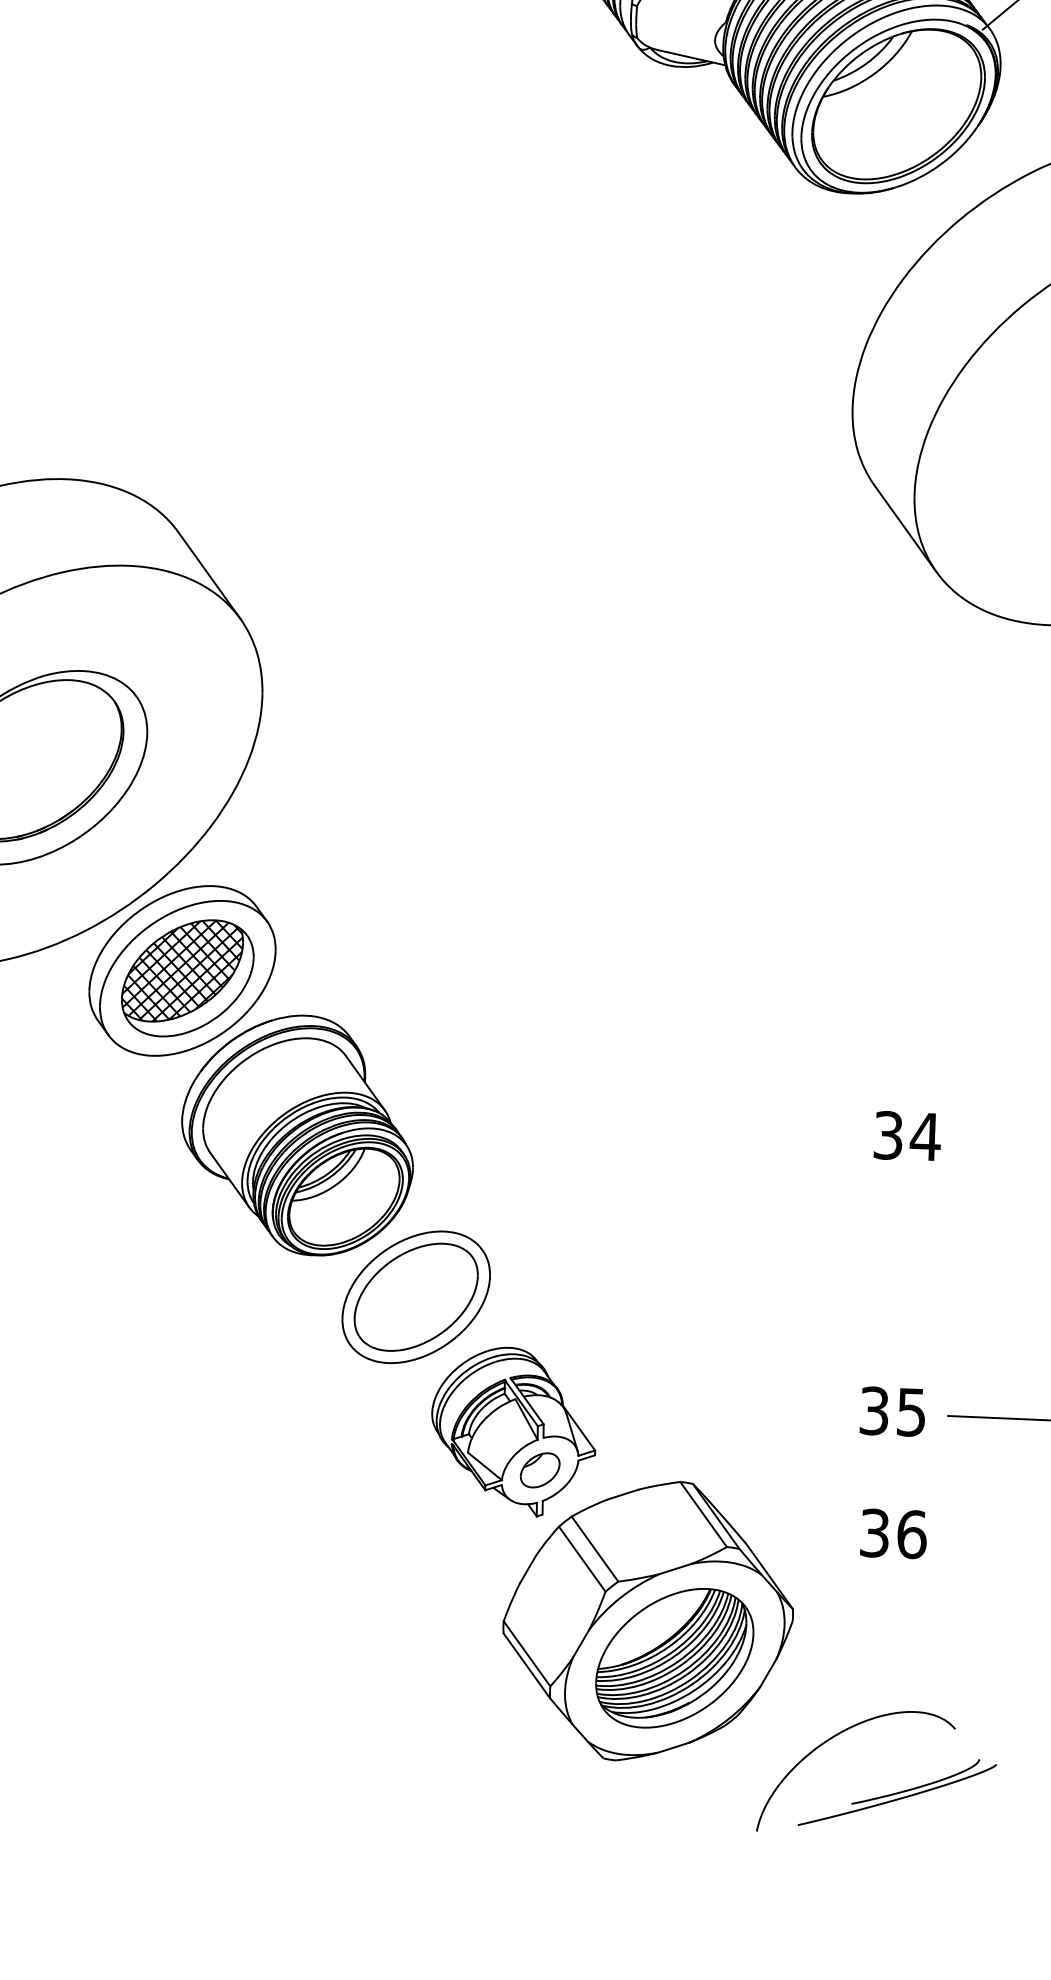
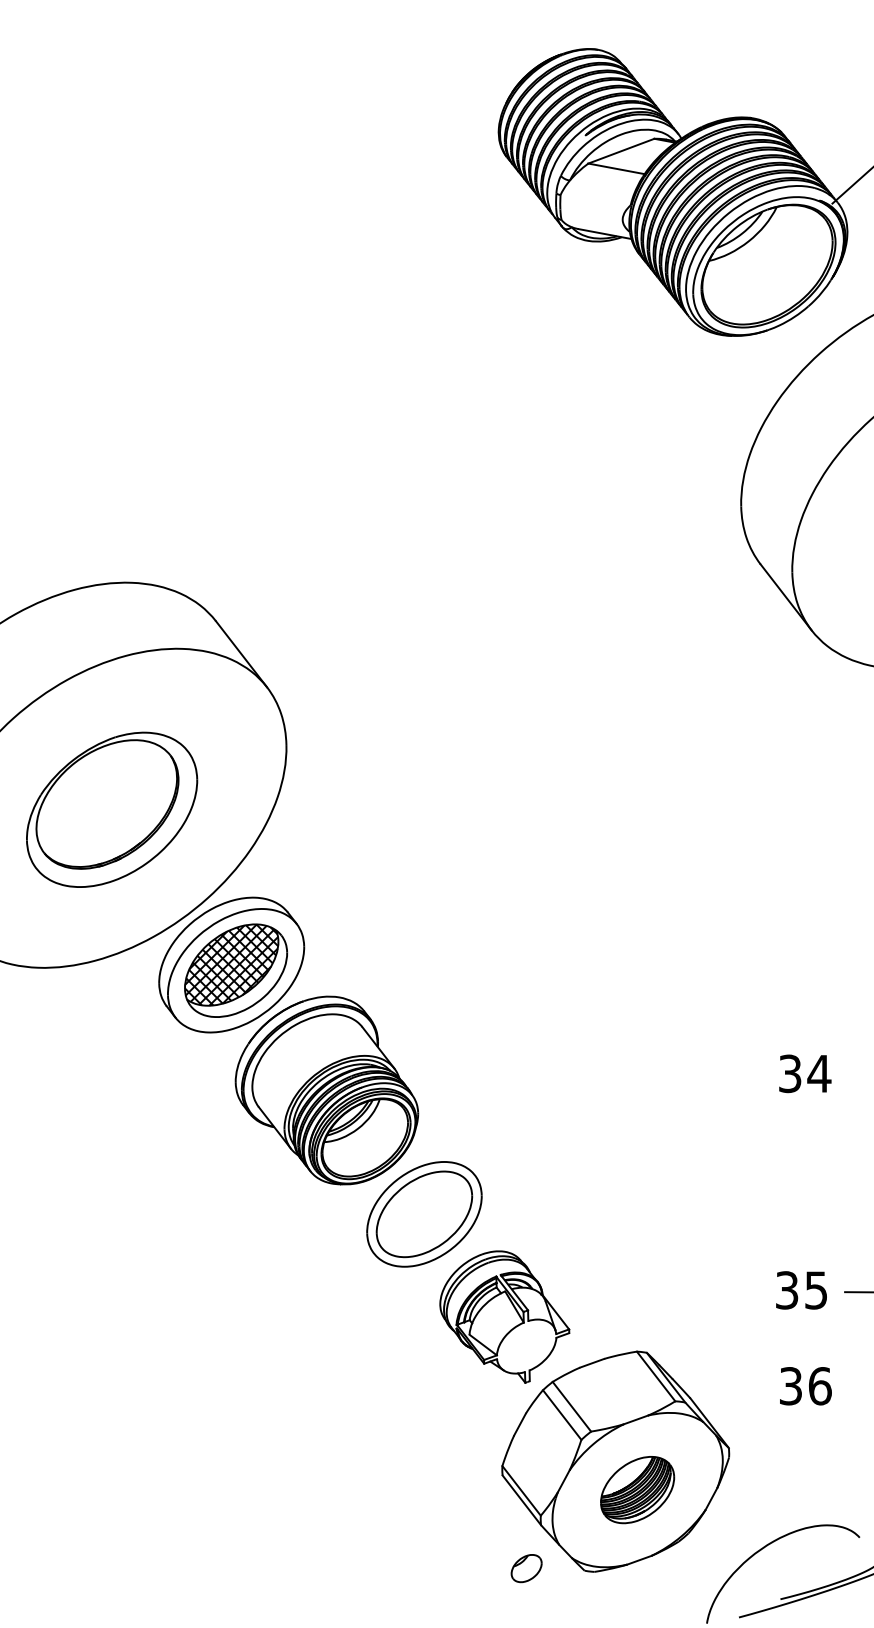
part: (539, 1470) -> (526, 1568), moved
part: (674, 1657) -> (637, 1489), size x0.6

